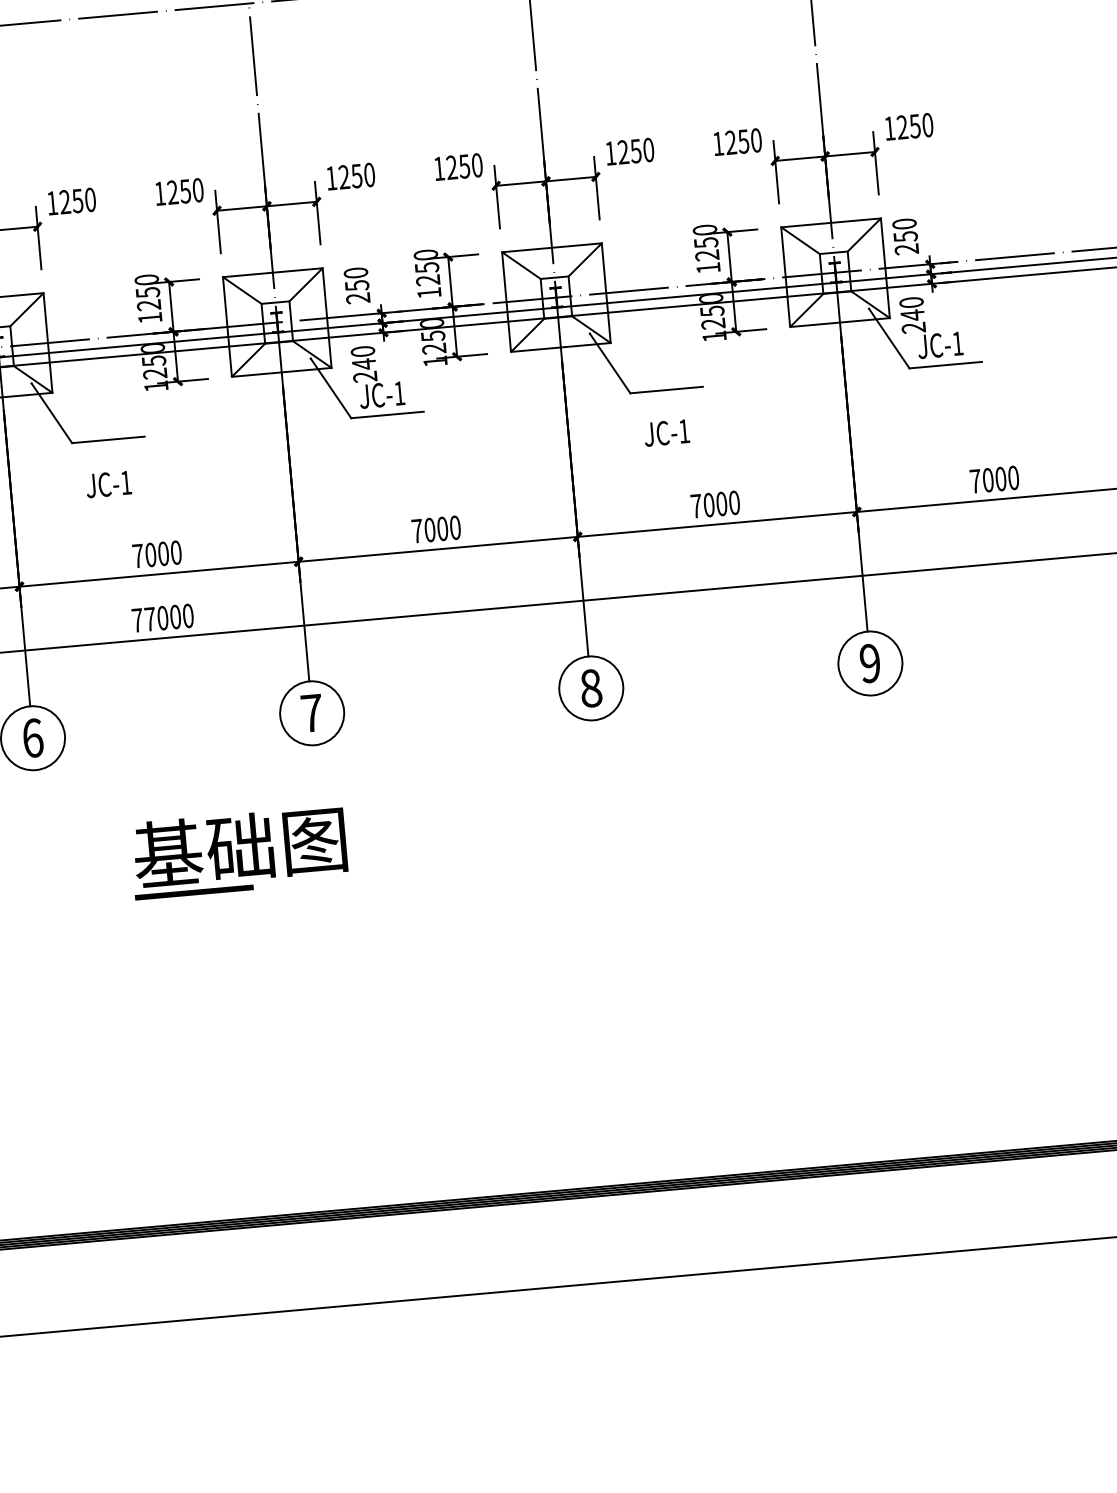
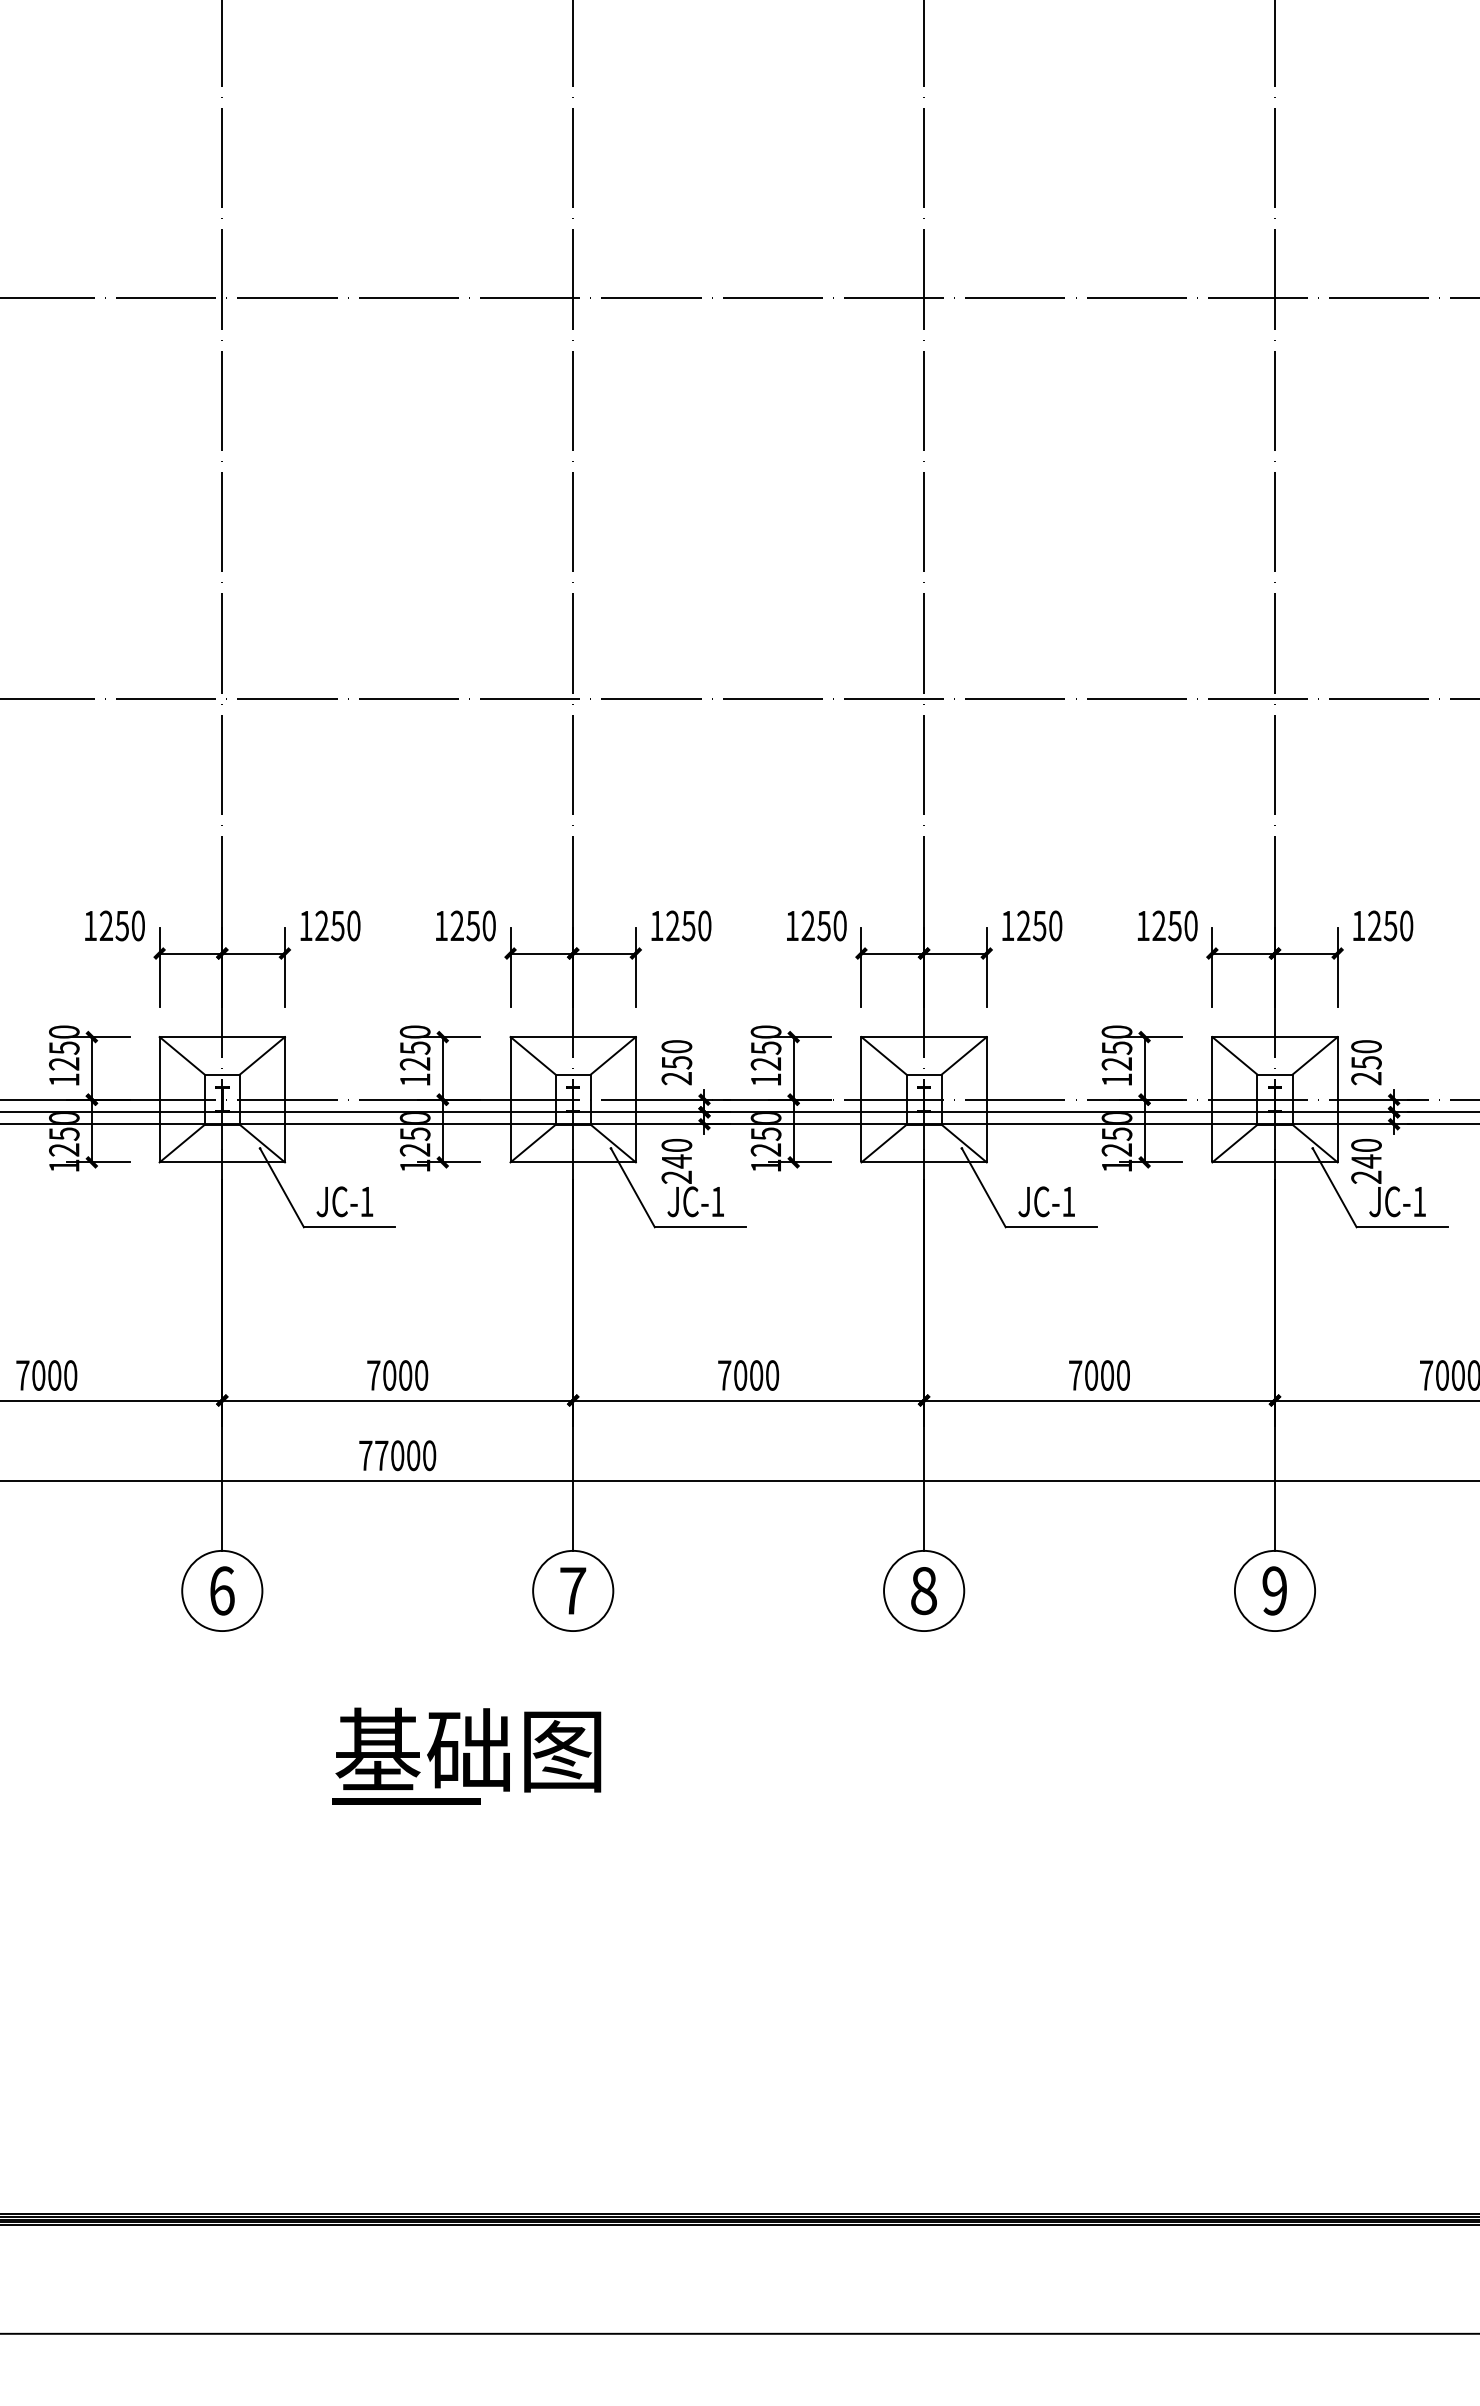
text: (666, 432) -> (1046, 1201), moved
text: (108, 484) -> (344, 1201), moved

